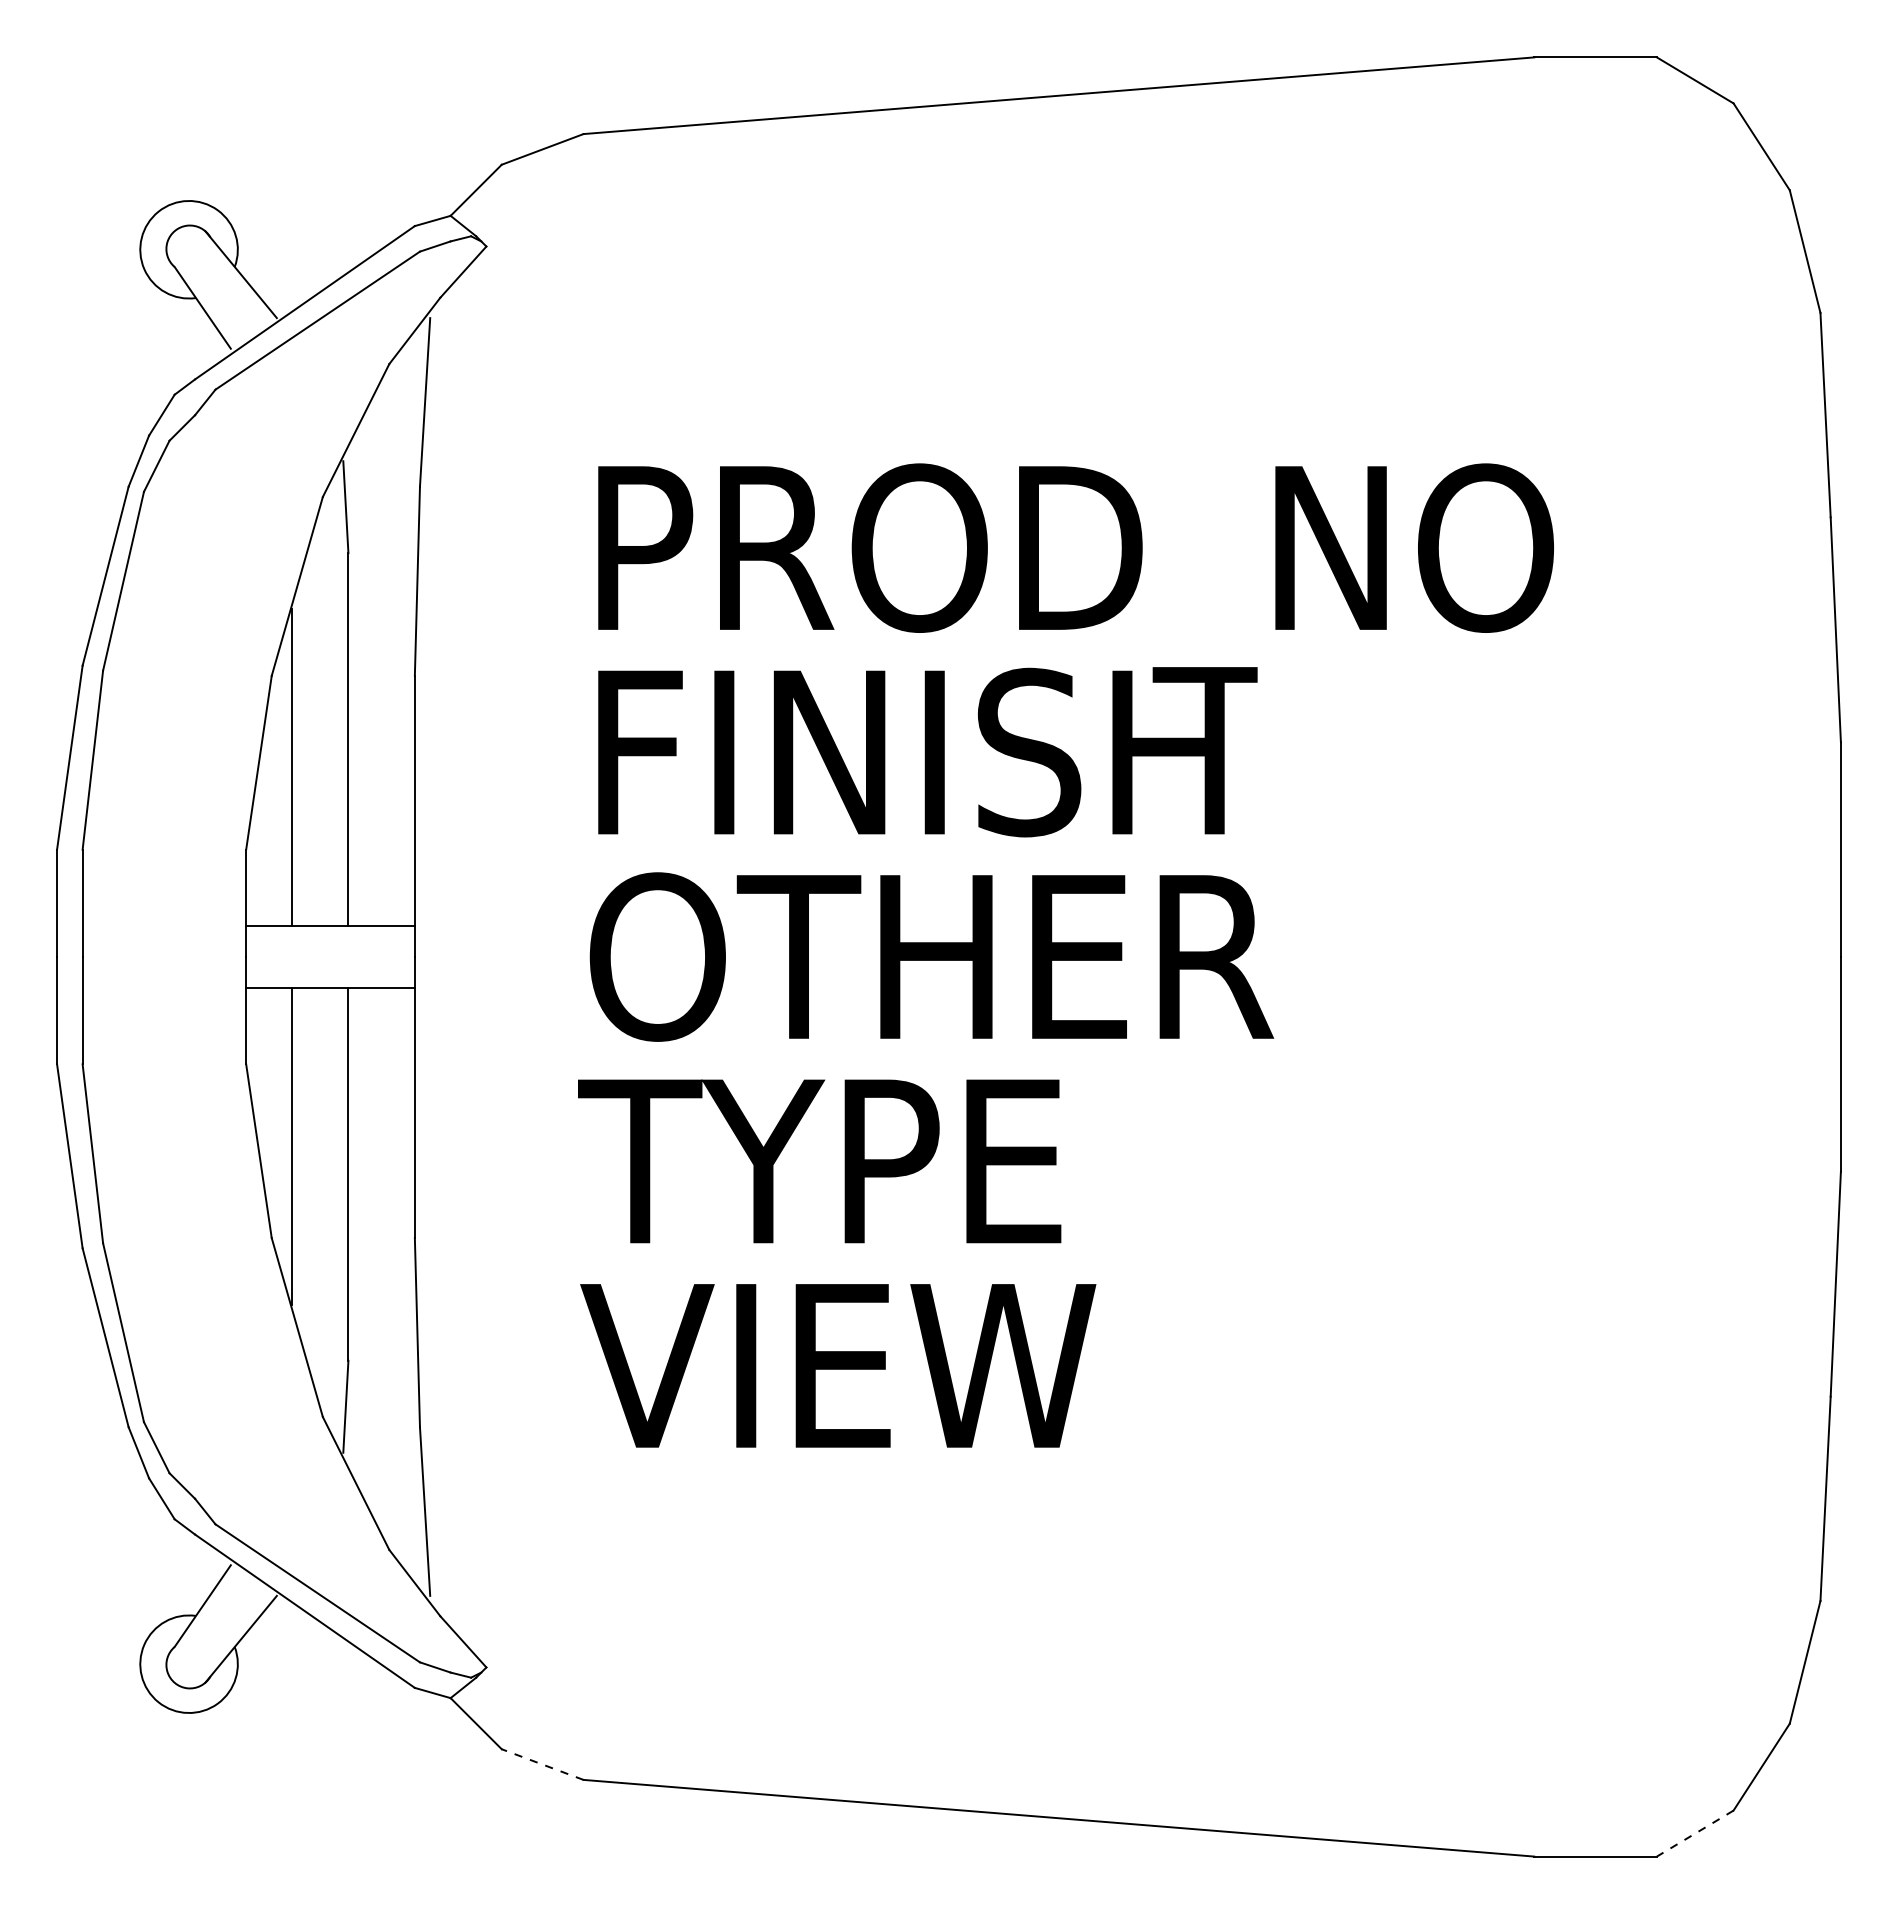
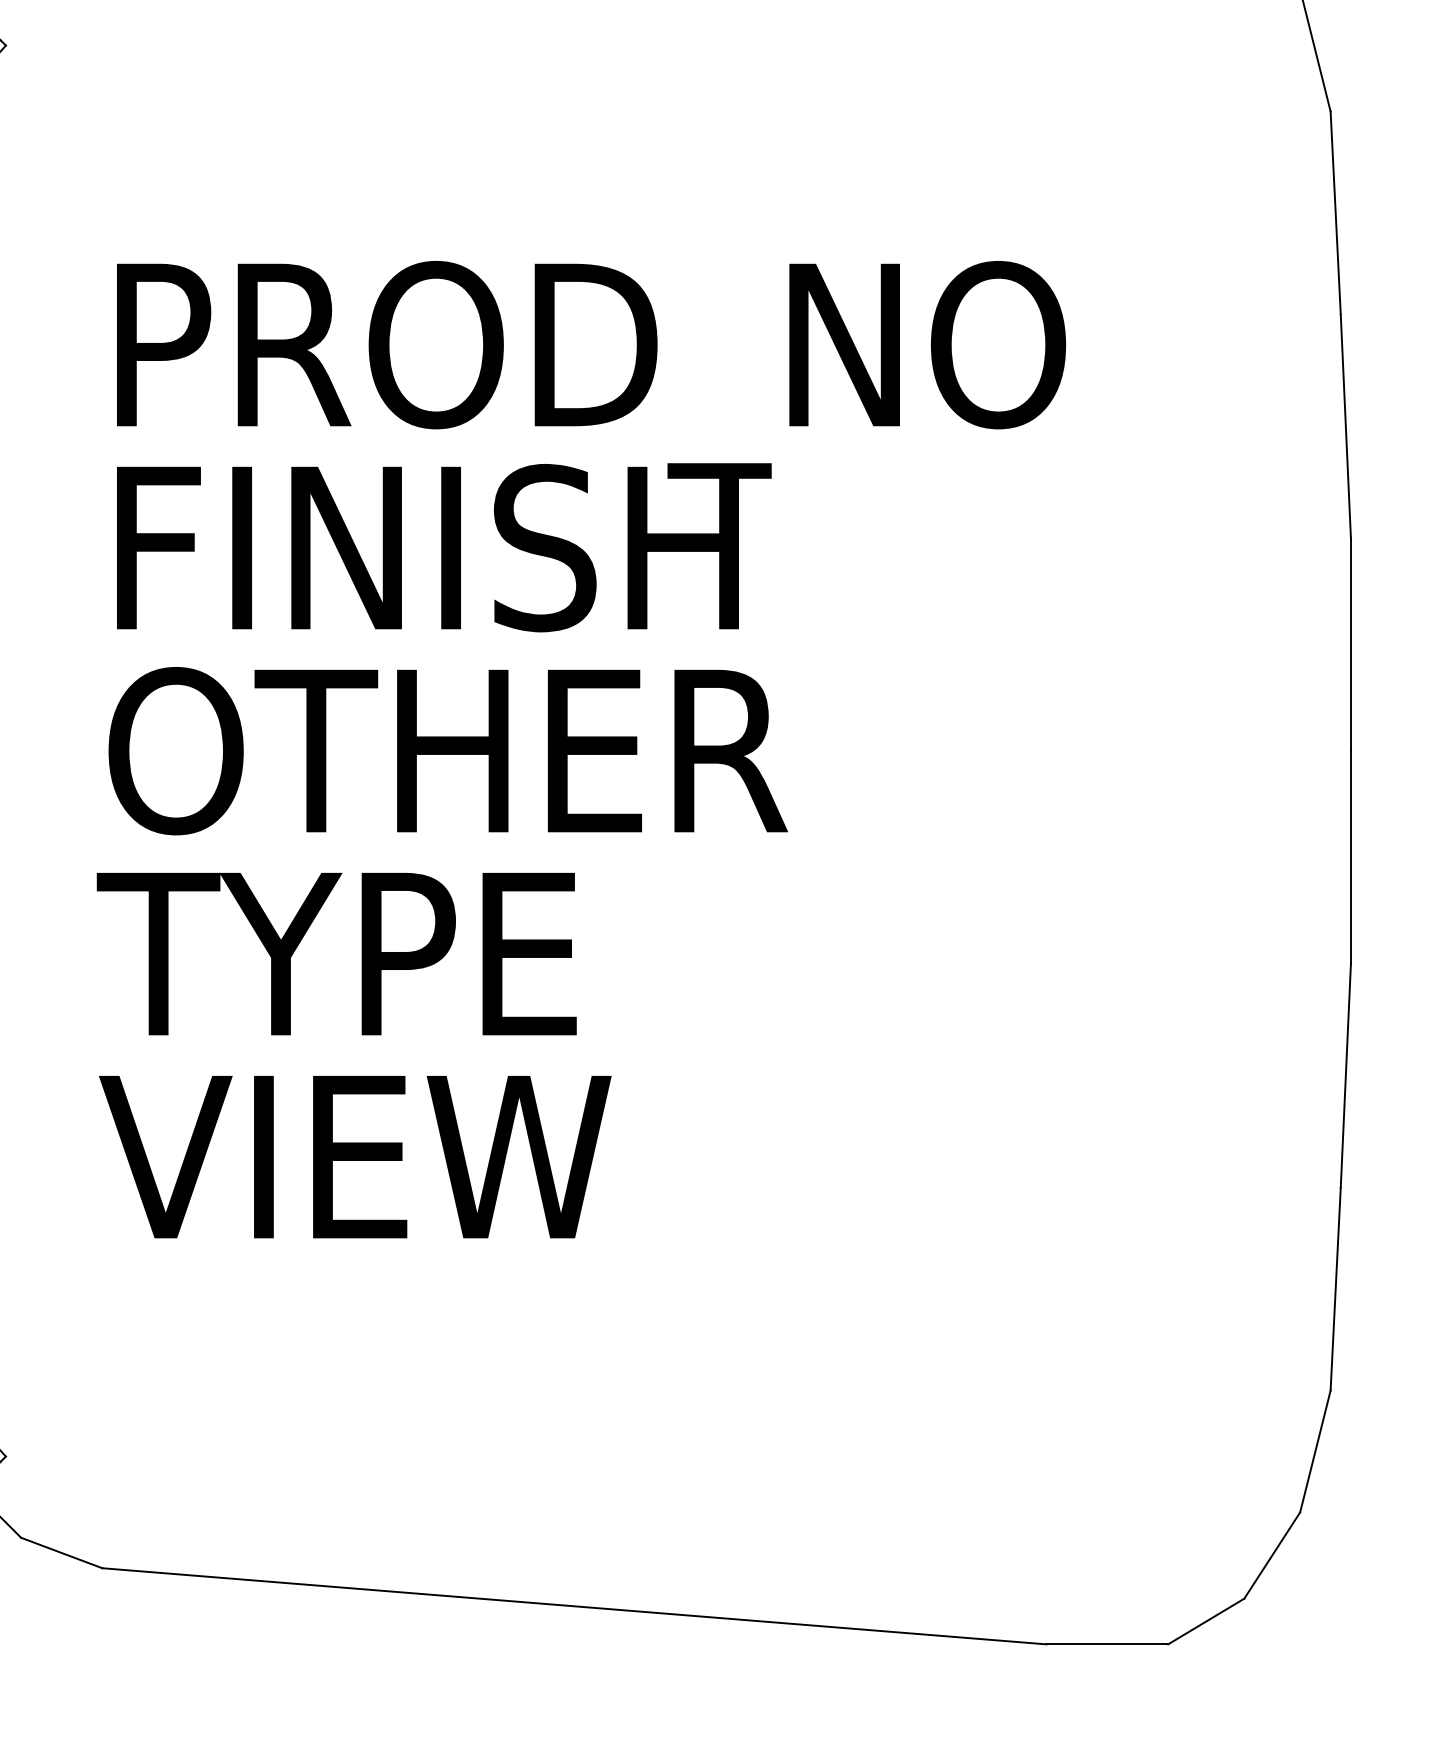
line: (542, 1764) -> (61, 1552), dashed -> solid
line: (1695, 1833) -> (1206, 1621), dashed -> solid

